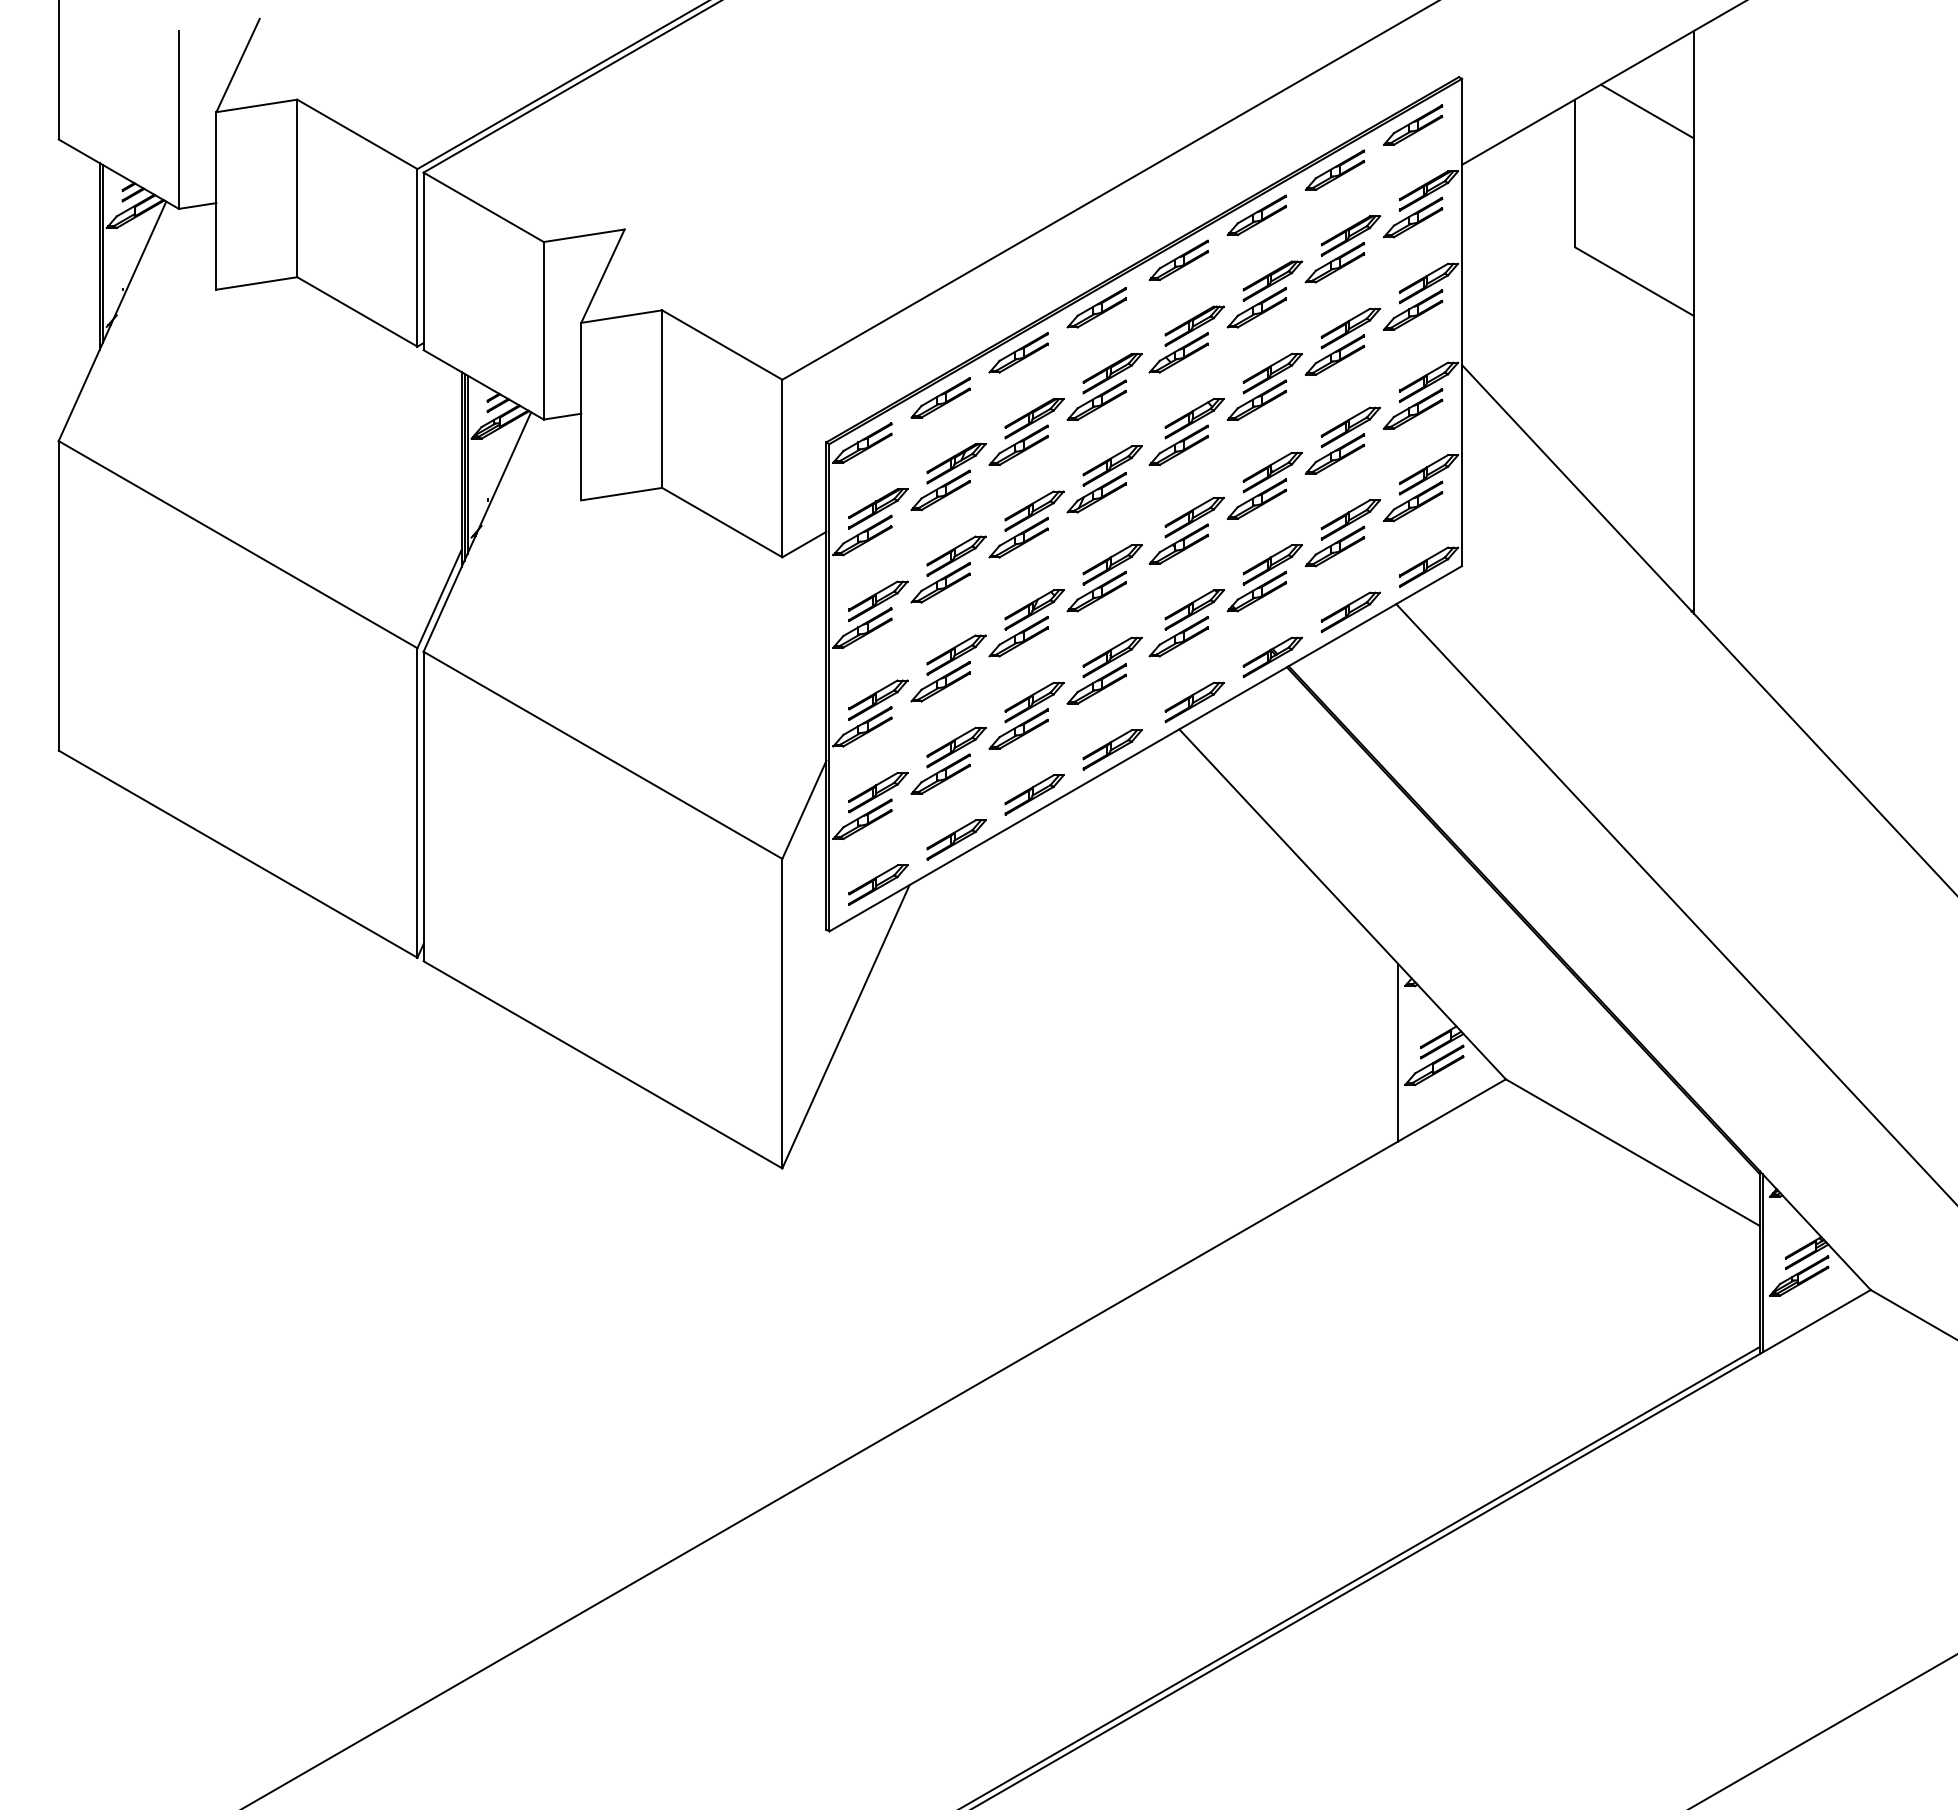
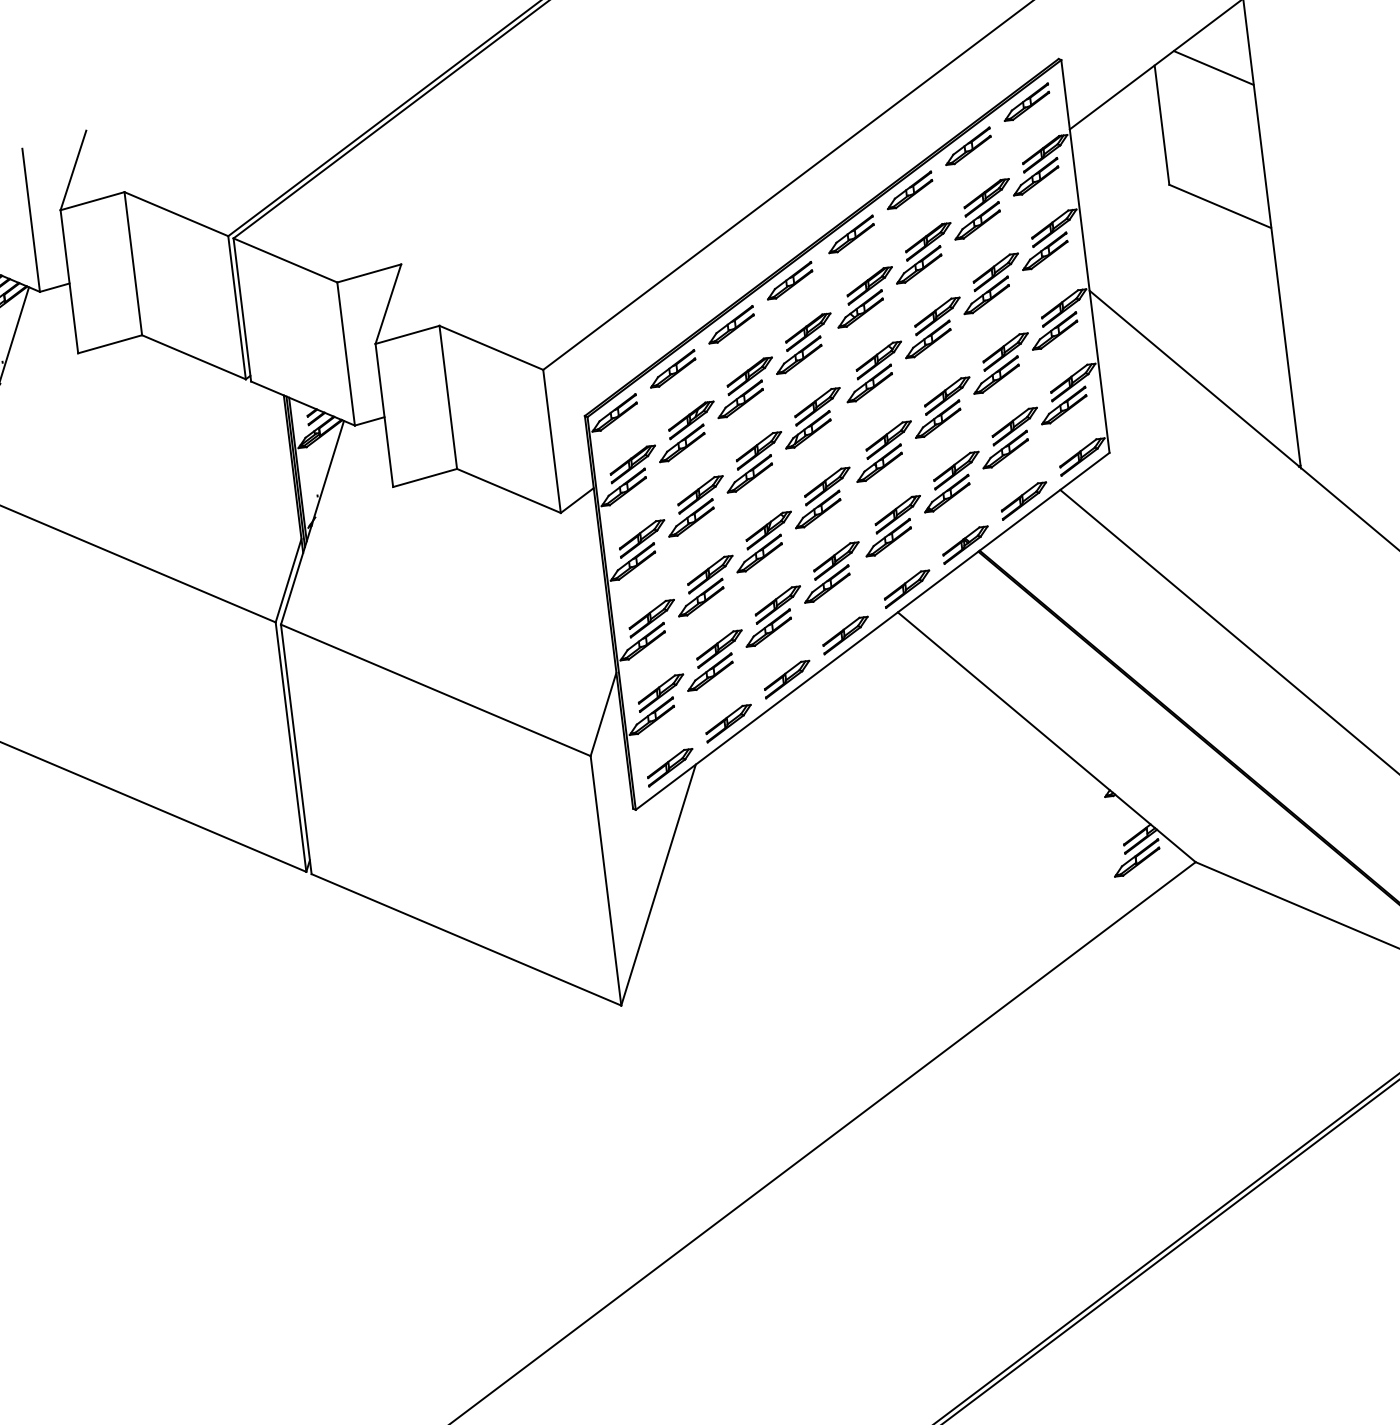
line: (1398, 1052) -> (1106, 851), removed

